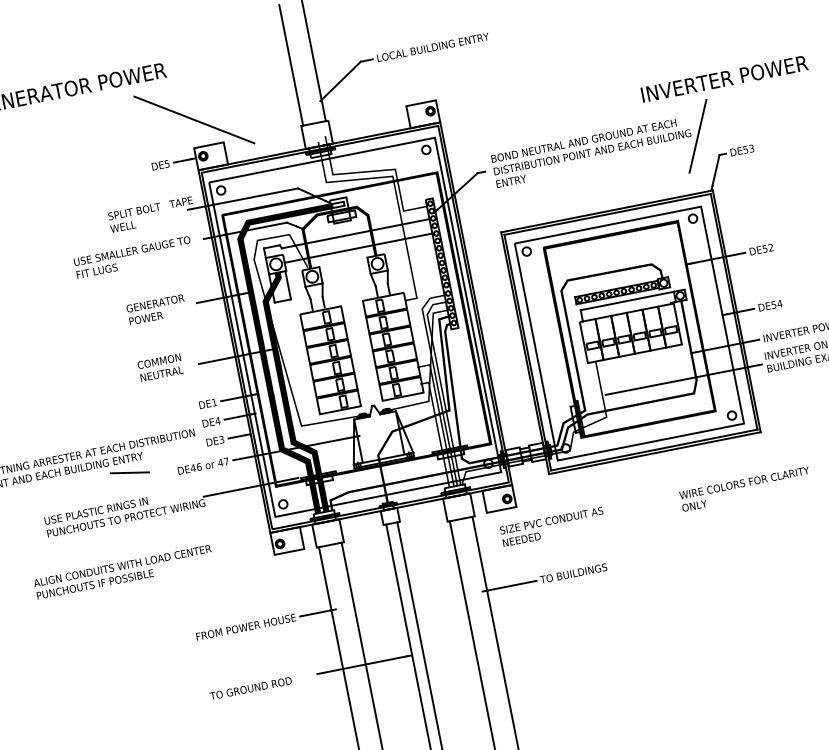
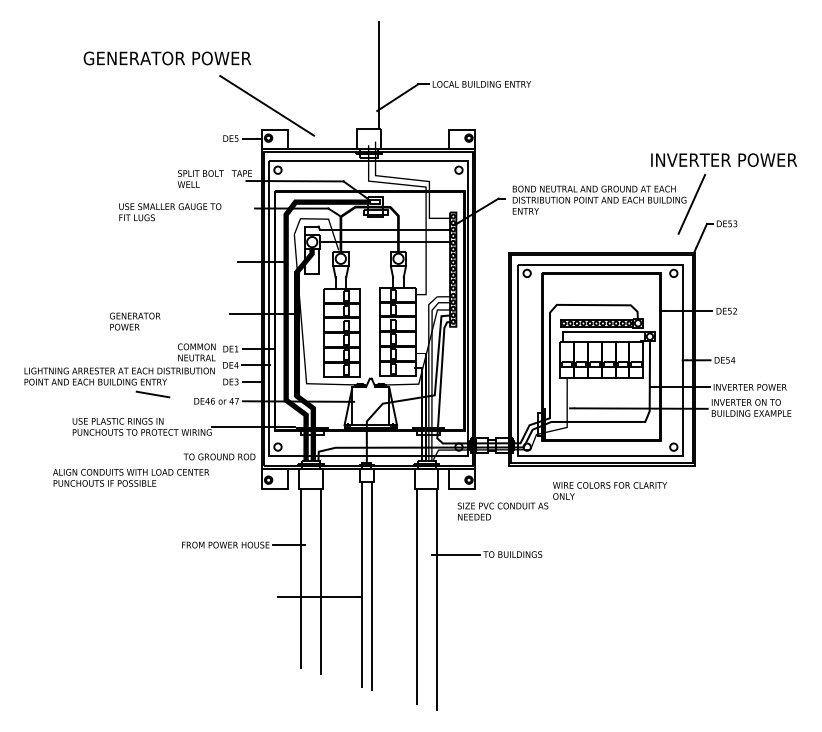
line: (291, 65) -> (358, 75), removed
text: (133, 257) -> (170, 212), moved
text: (156, 309) -> (135, 321), moved
text: (160, 367) -> (196, 352), moved
text: (744, 488) -> (609, 490), moved
text: (250, 687) -> (219, 456), moved

